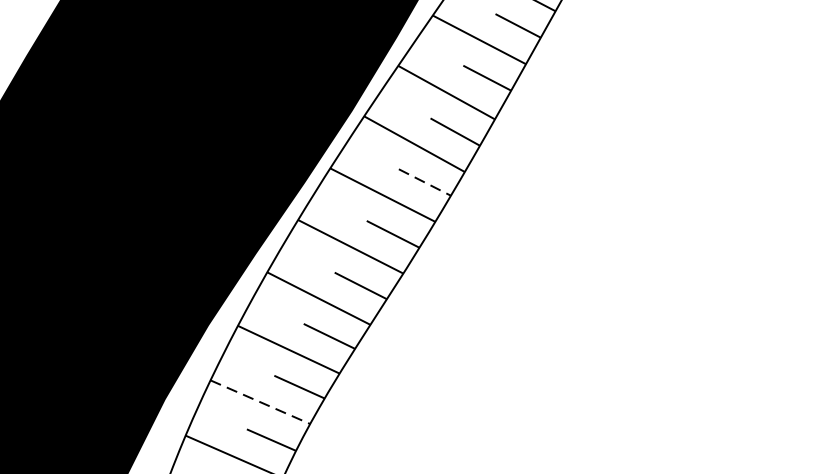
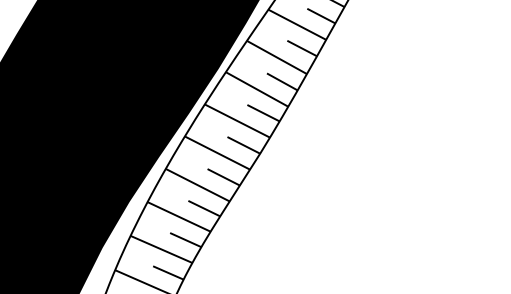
line: (424, 182) -> (263, 113), dashed -> solid
line: (260, 402) -> (161, 249), dashed -> solid

